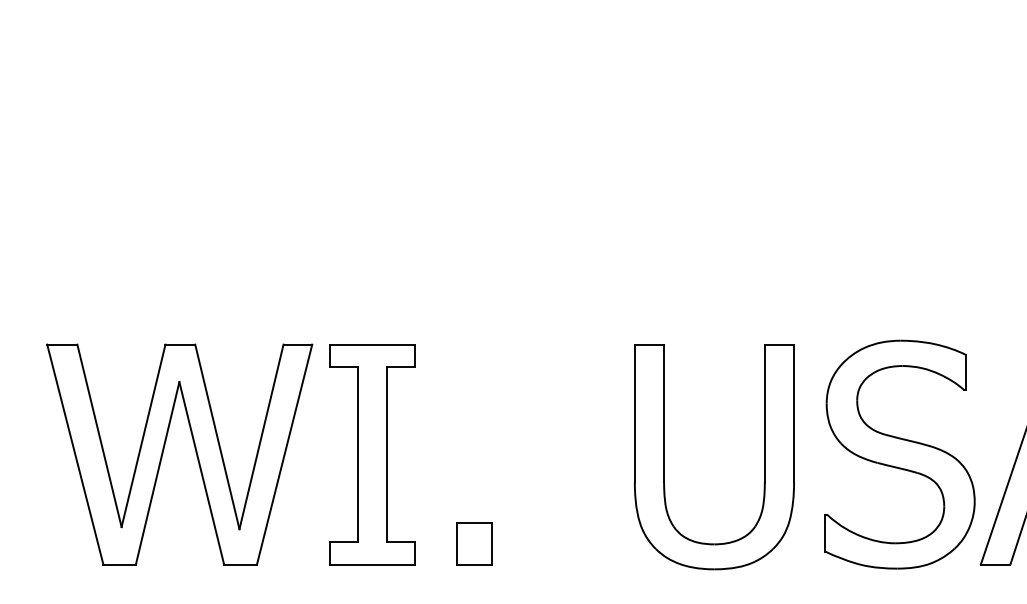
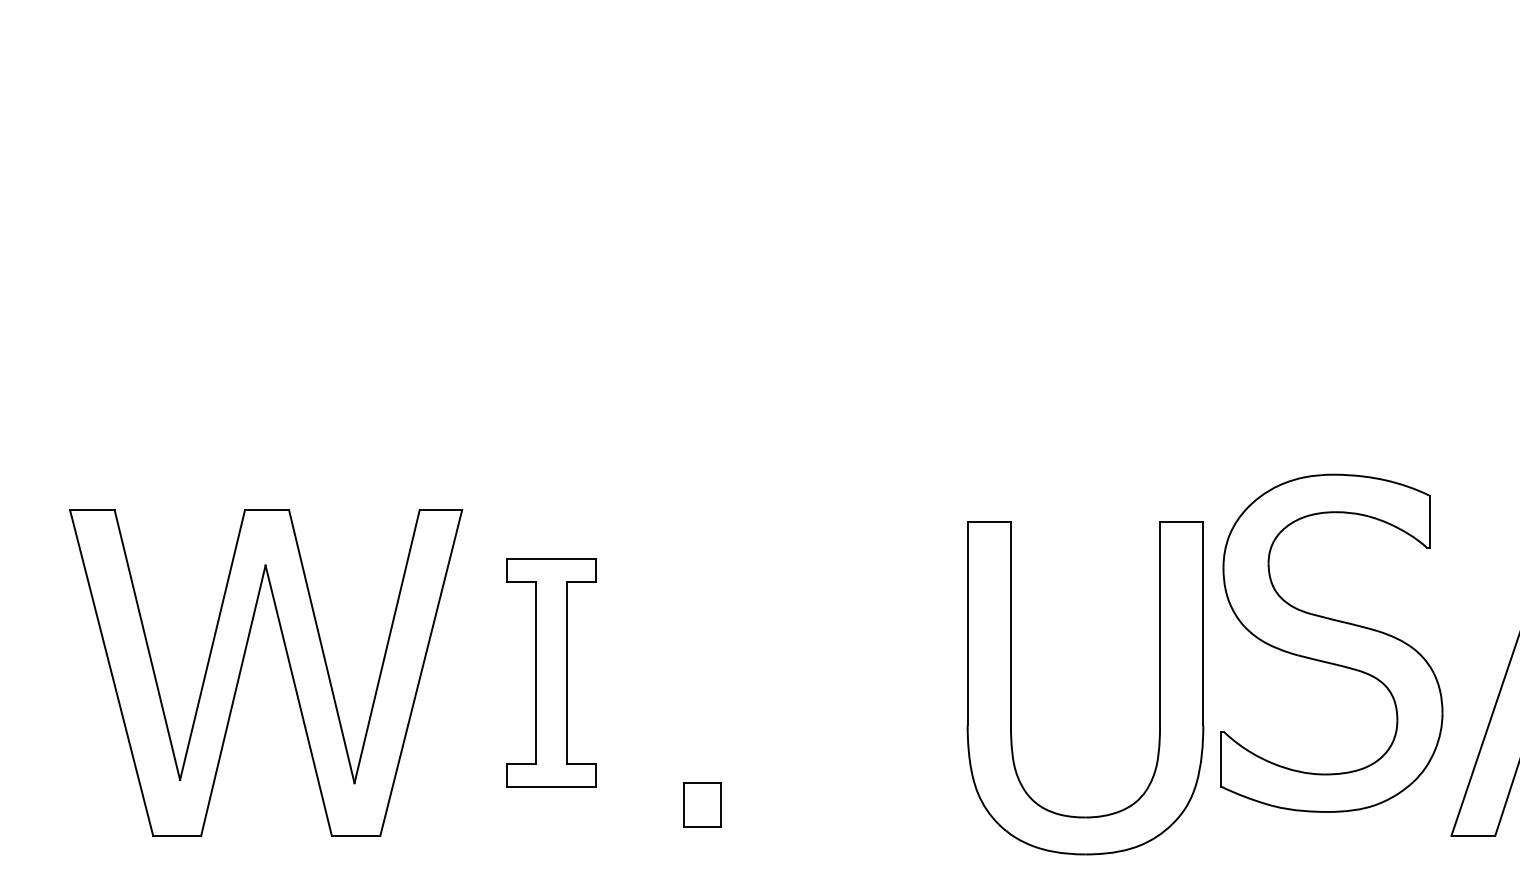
part: (372, 454) -> (551, 672), size x0.7
part: (899, 454) -> (1331, 643), moved
part: (664, 457) -> (1011, 688), moved
part: (474, 543) -> (702, 804), size x0.7

